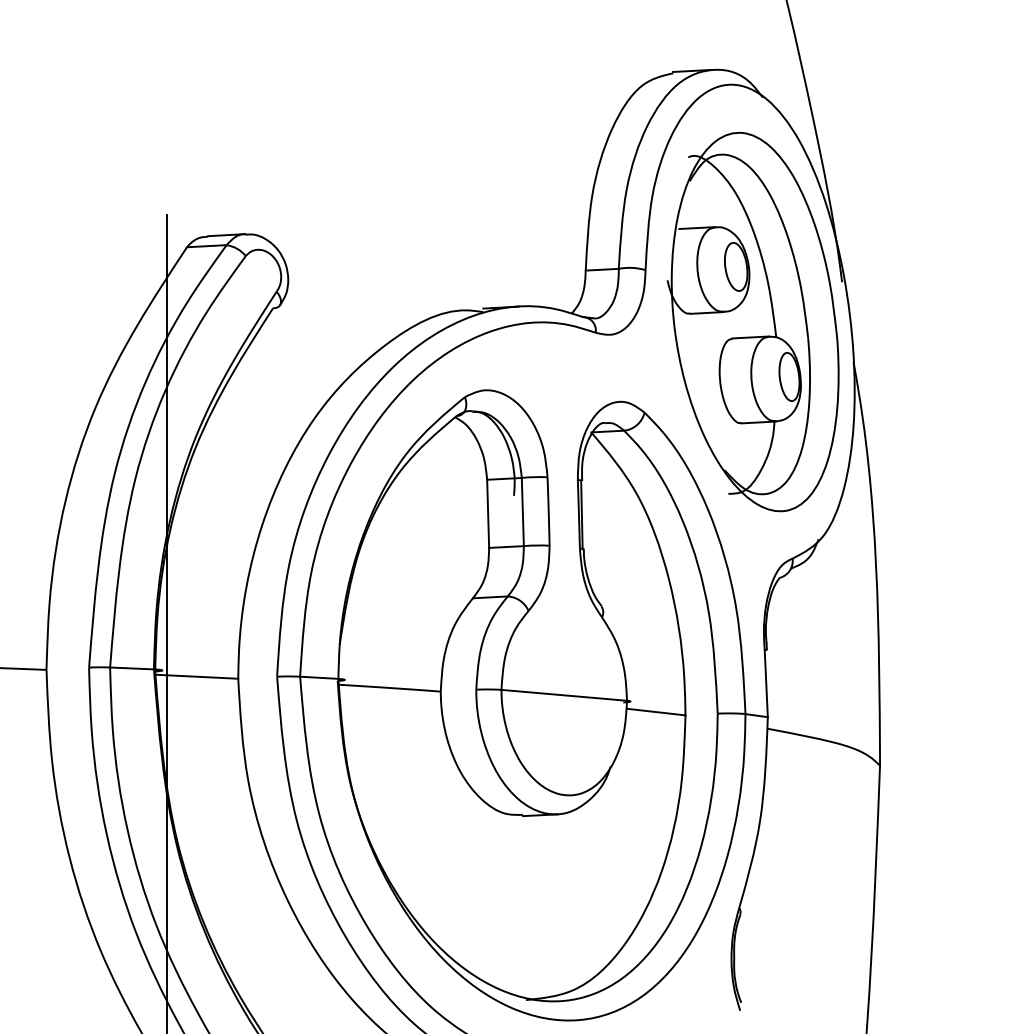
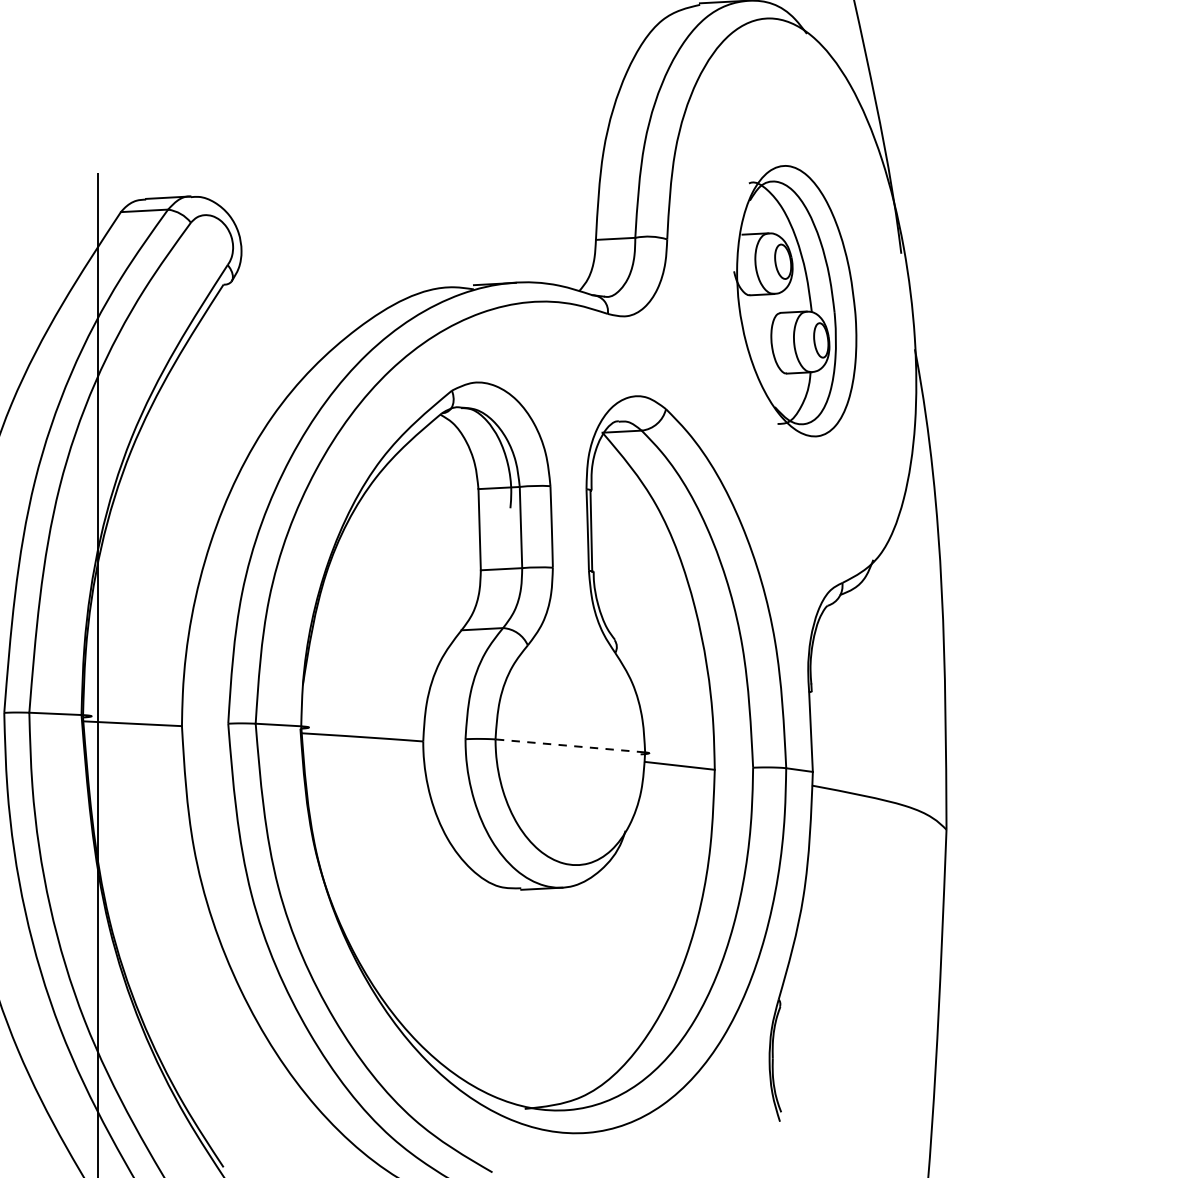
part: (752, 321) -> (794, 300), size x0.6
line: (563, 695) -> (569, 746), solid -> dashed

